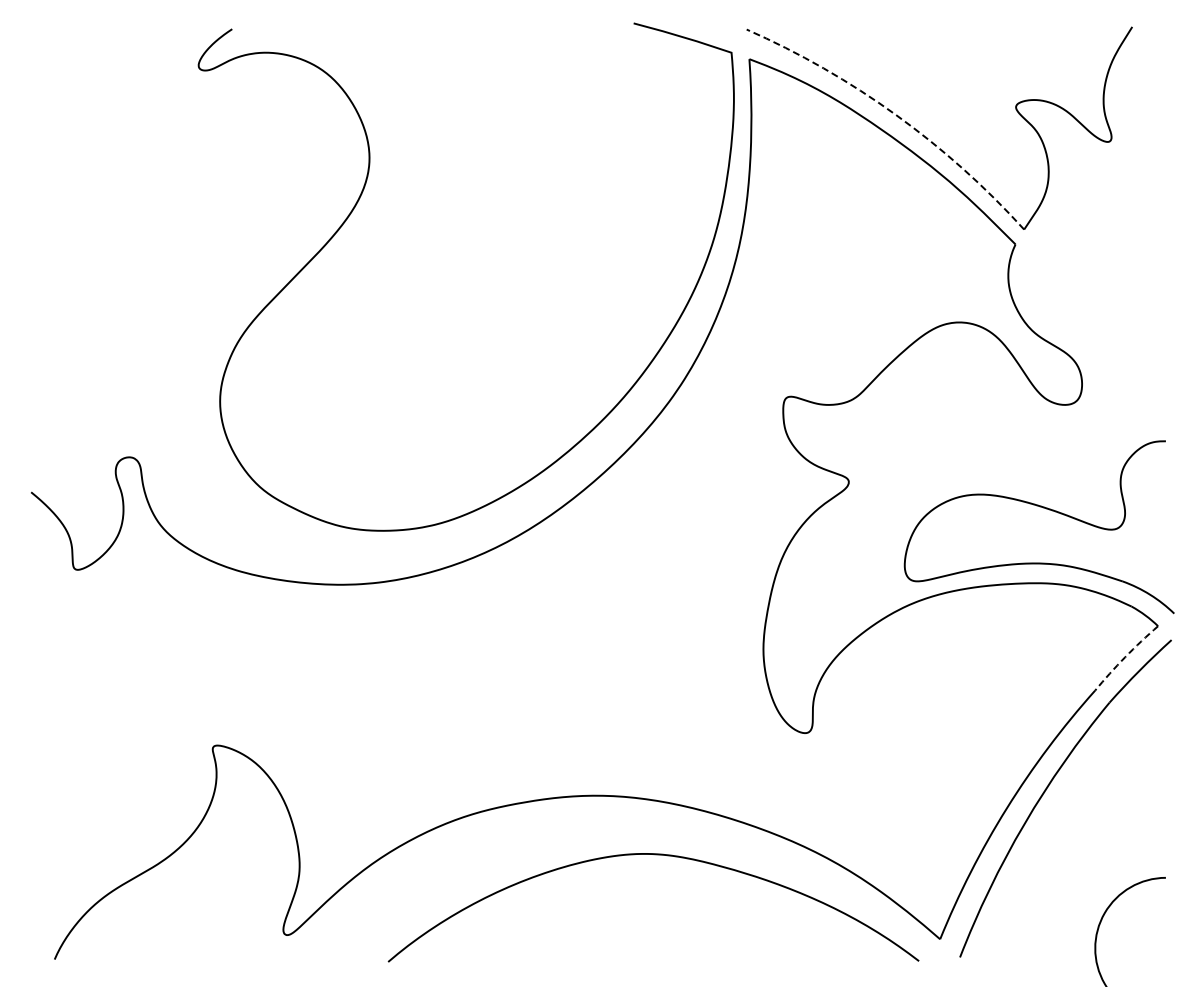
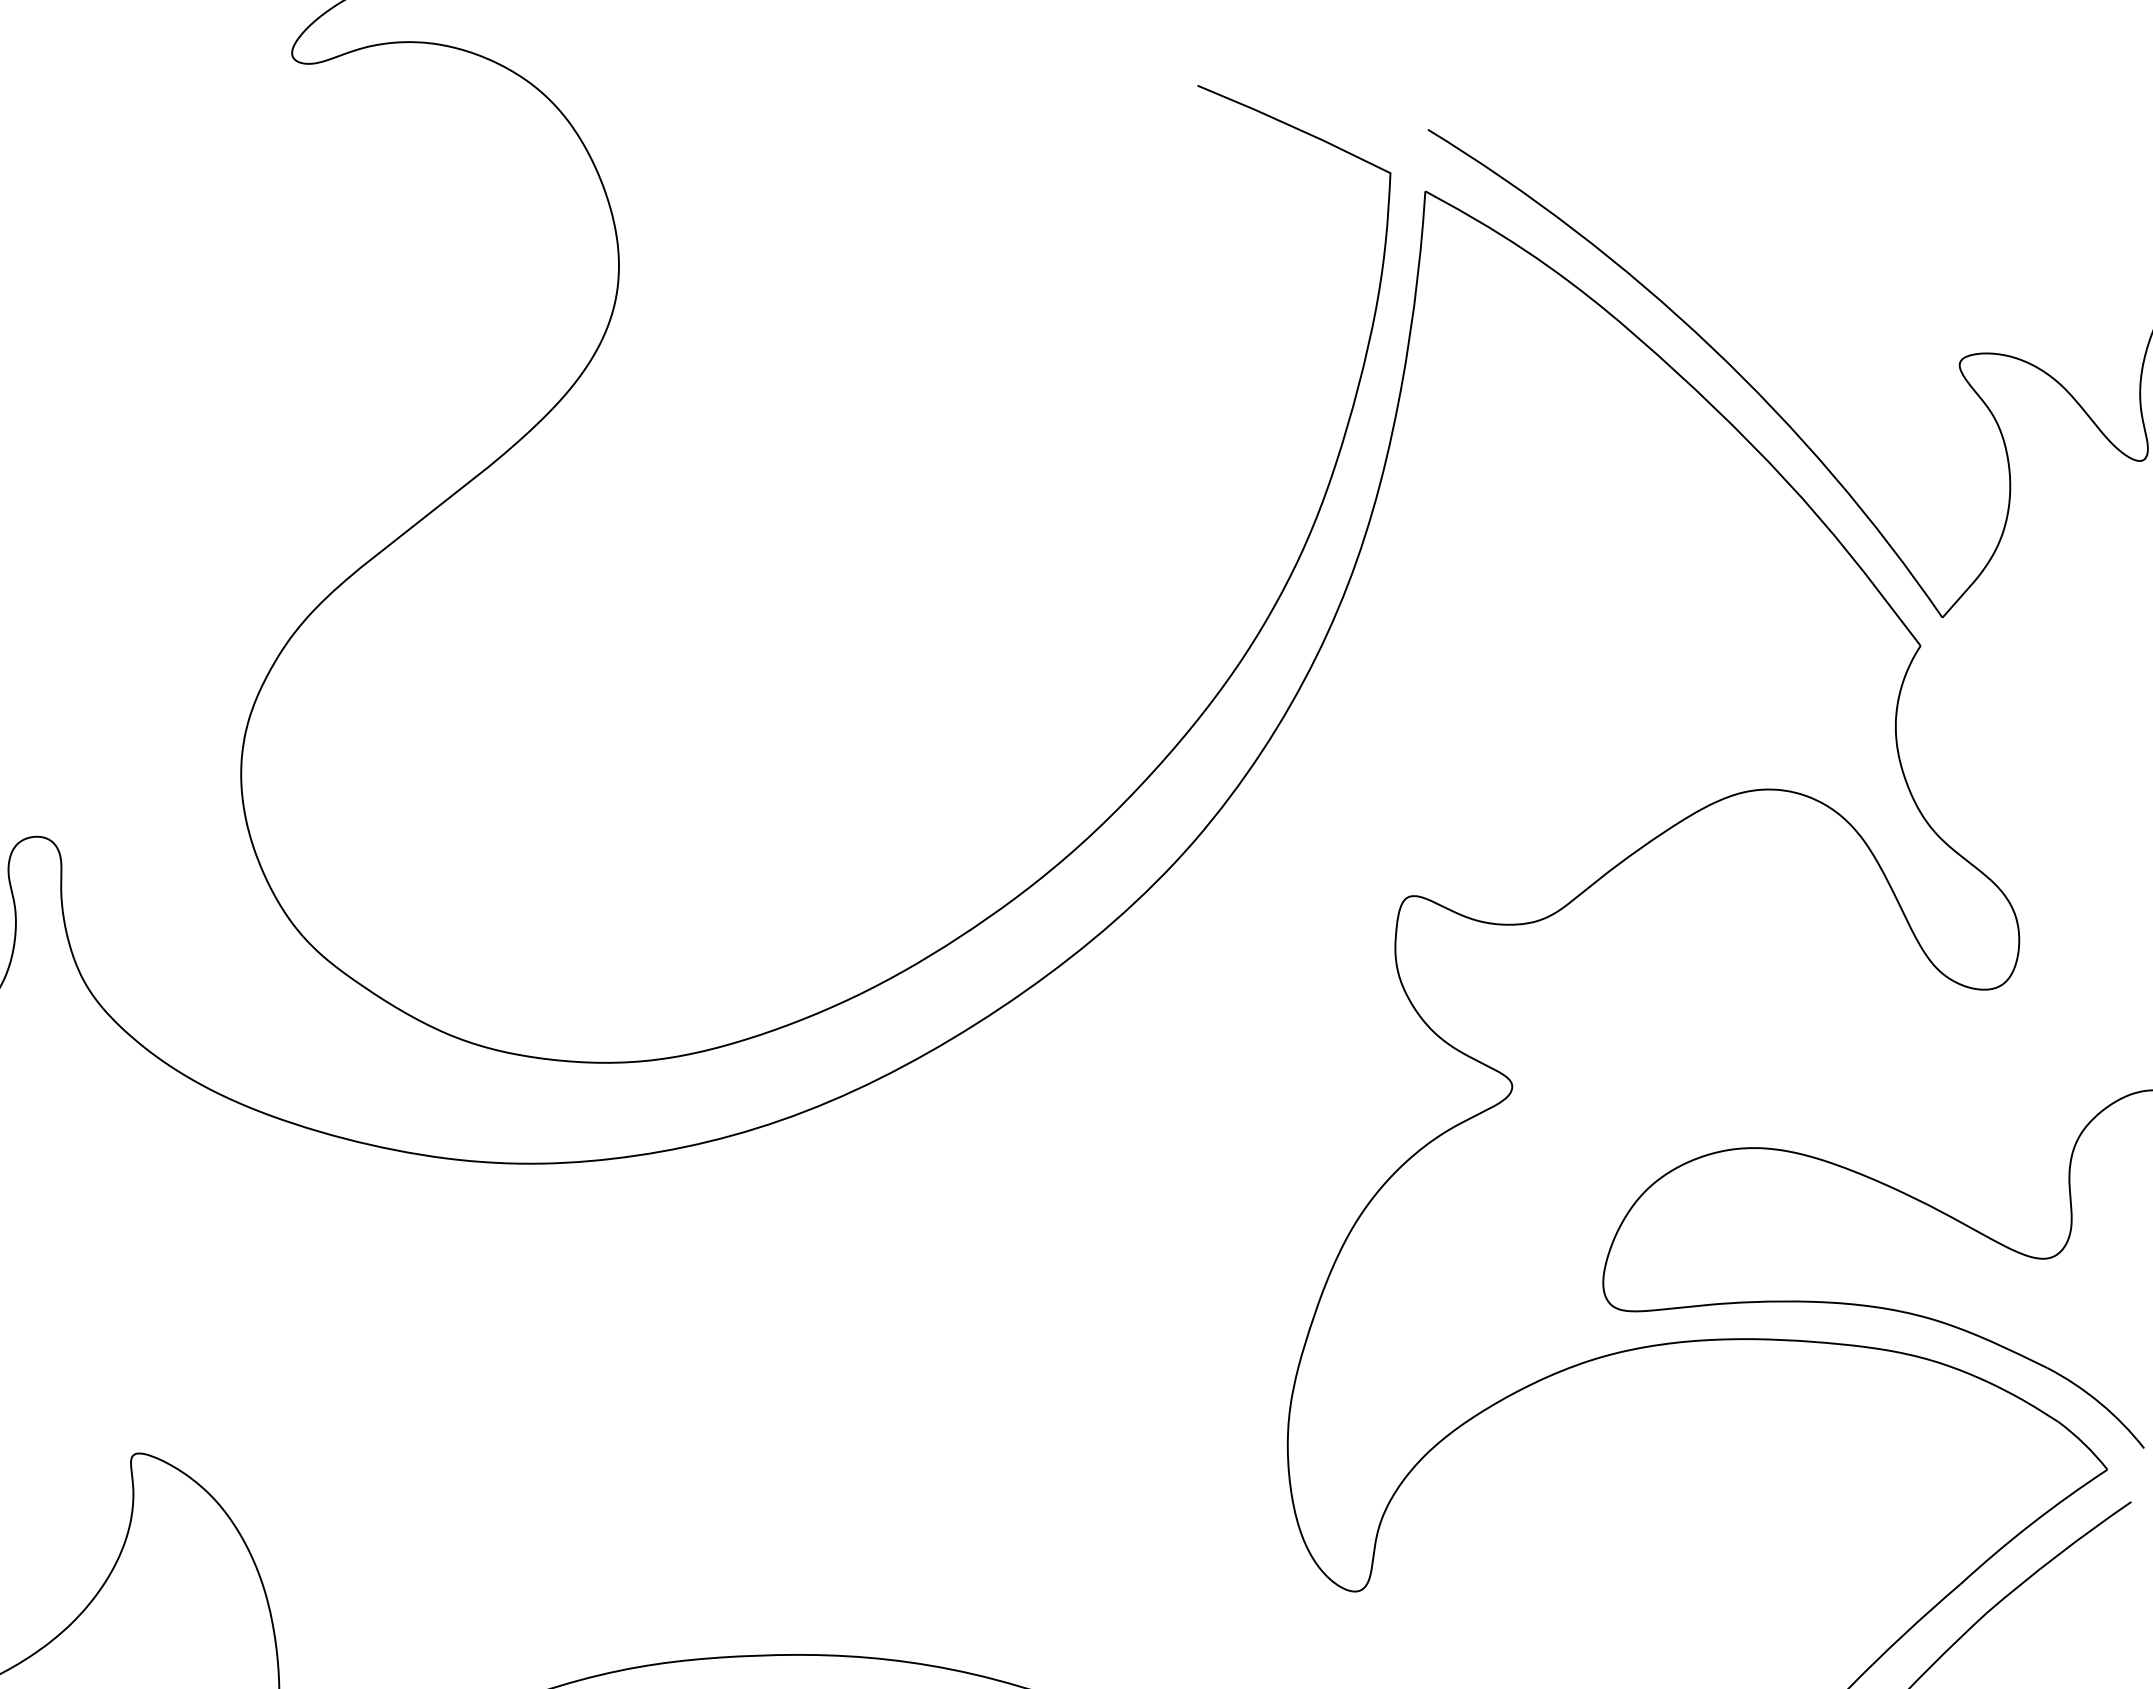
arc: (895, 114) -> (1710, 345), dashed -> solid
arc: (1125, 657) -> (2031, 1524), dashed -> solid

